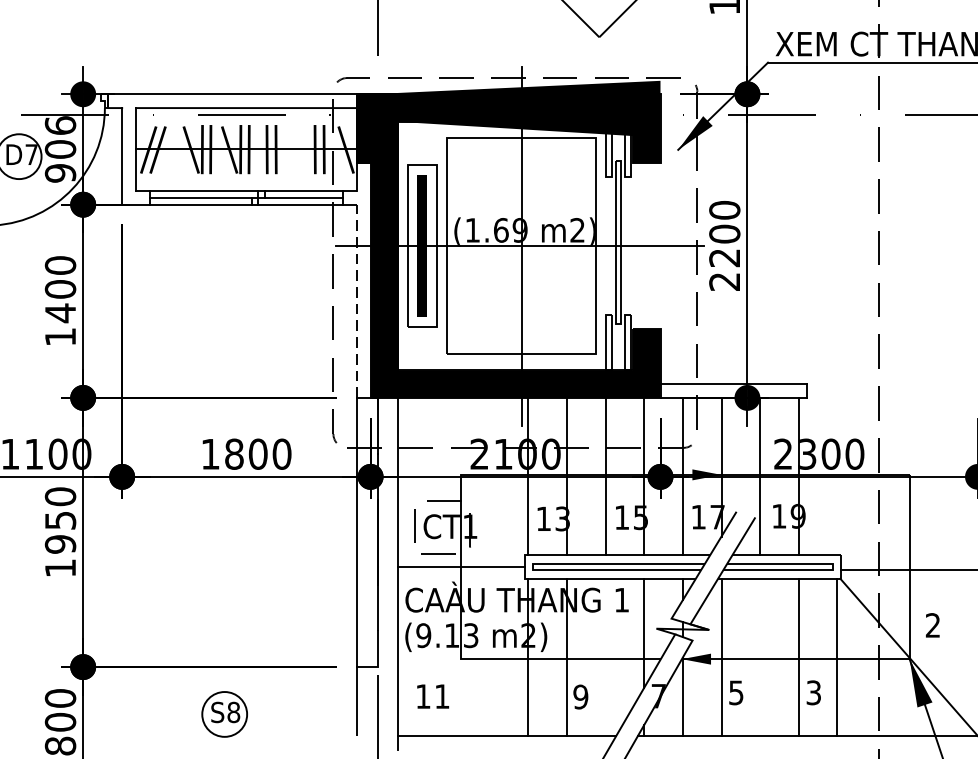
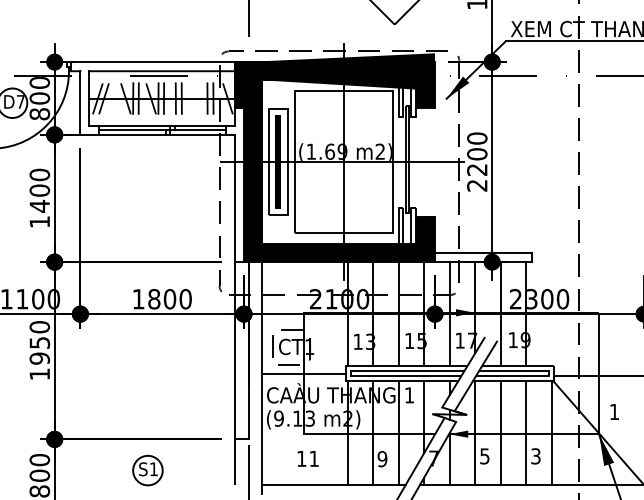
text: (60, 149) -> (39, 98), 906 -> 800
line: (356, 301) -> (234, 198), dashed -> solid
text: (931, 624) -> (613, 411), 2 -> 1
line: (605, 656) -> (398, 432), added
line: (760, 656) -> (500, 432), added
text: (432, 696) -> (307, 458), moved
text: (233, 712) -> (153, 469), S8 -> S1

